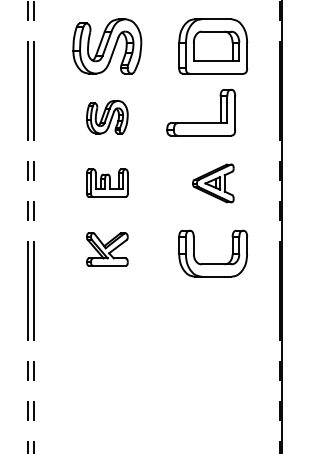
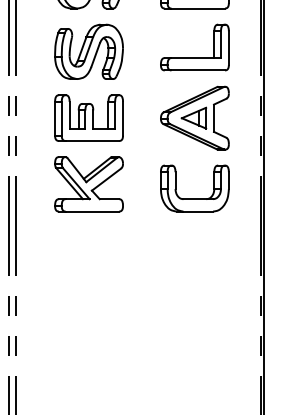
part: (107, 117) -> (89, 52), size x1.67
part: (201, 122) -> (195, 57), moved
part: (107, 182) -> (89, 117), size x1.67
part: (213, 183) -> (195, 118), size x1.67
part: (107, 249) -> (89, 184), size x1.67

